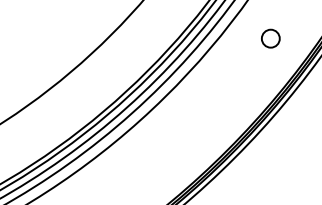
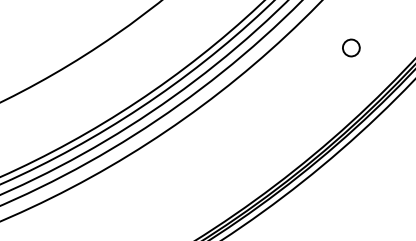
circle: (270, 38) -> (351, 47), size x0.71

